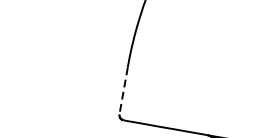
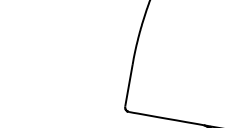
line: (123, 91) -> (128, 86), dashed -> solid

